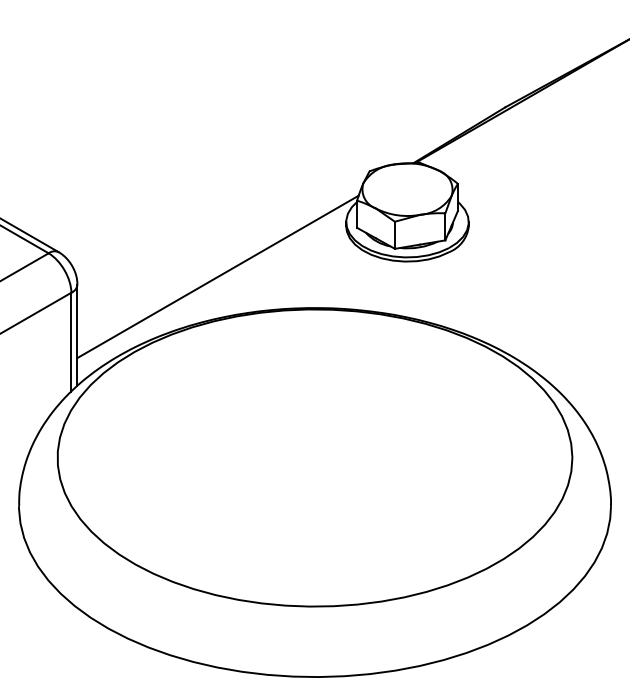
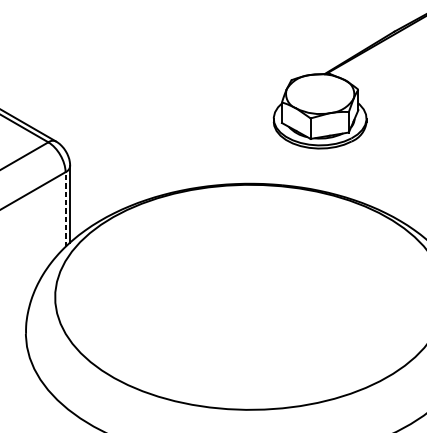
line: (217, 276) -> (176, 159), removed
line: (71, 341) -> (65, 209), solid -> dashed

